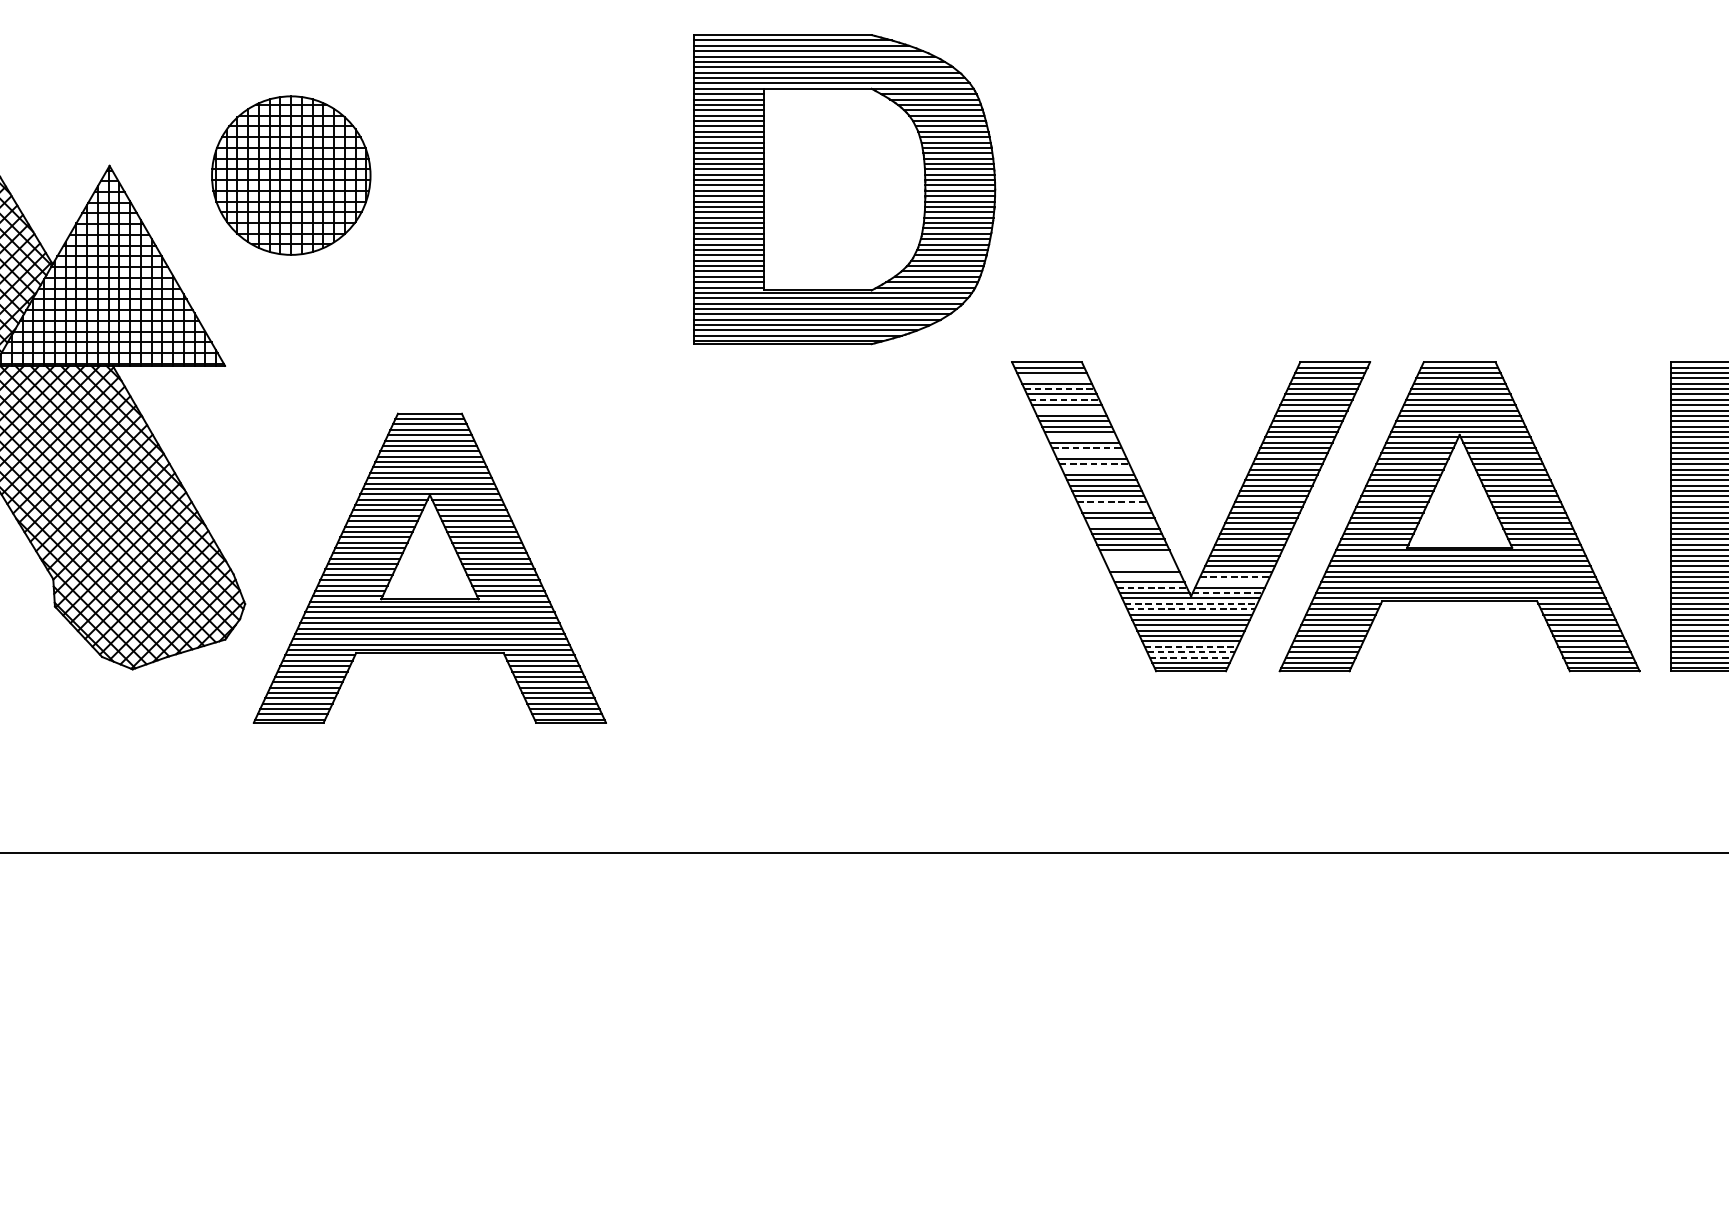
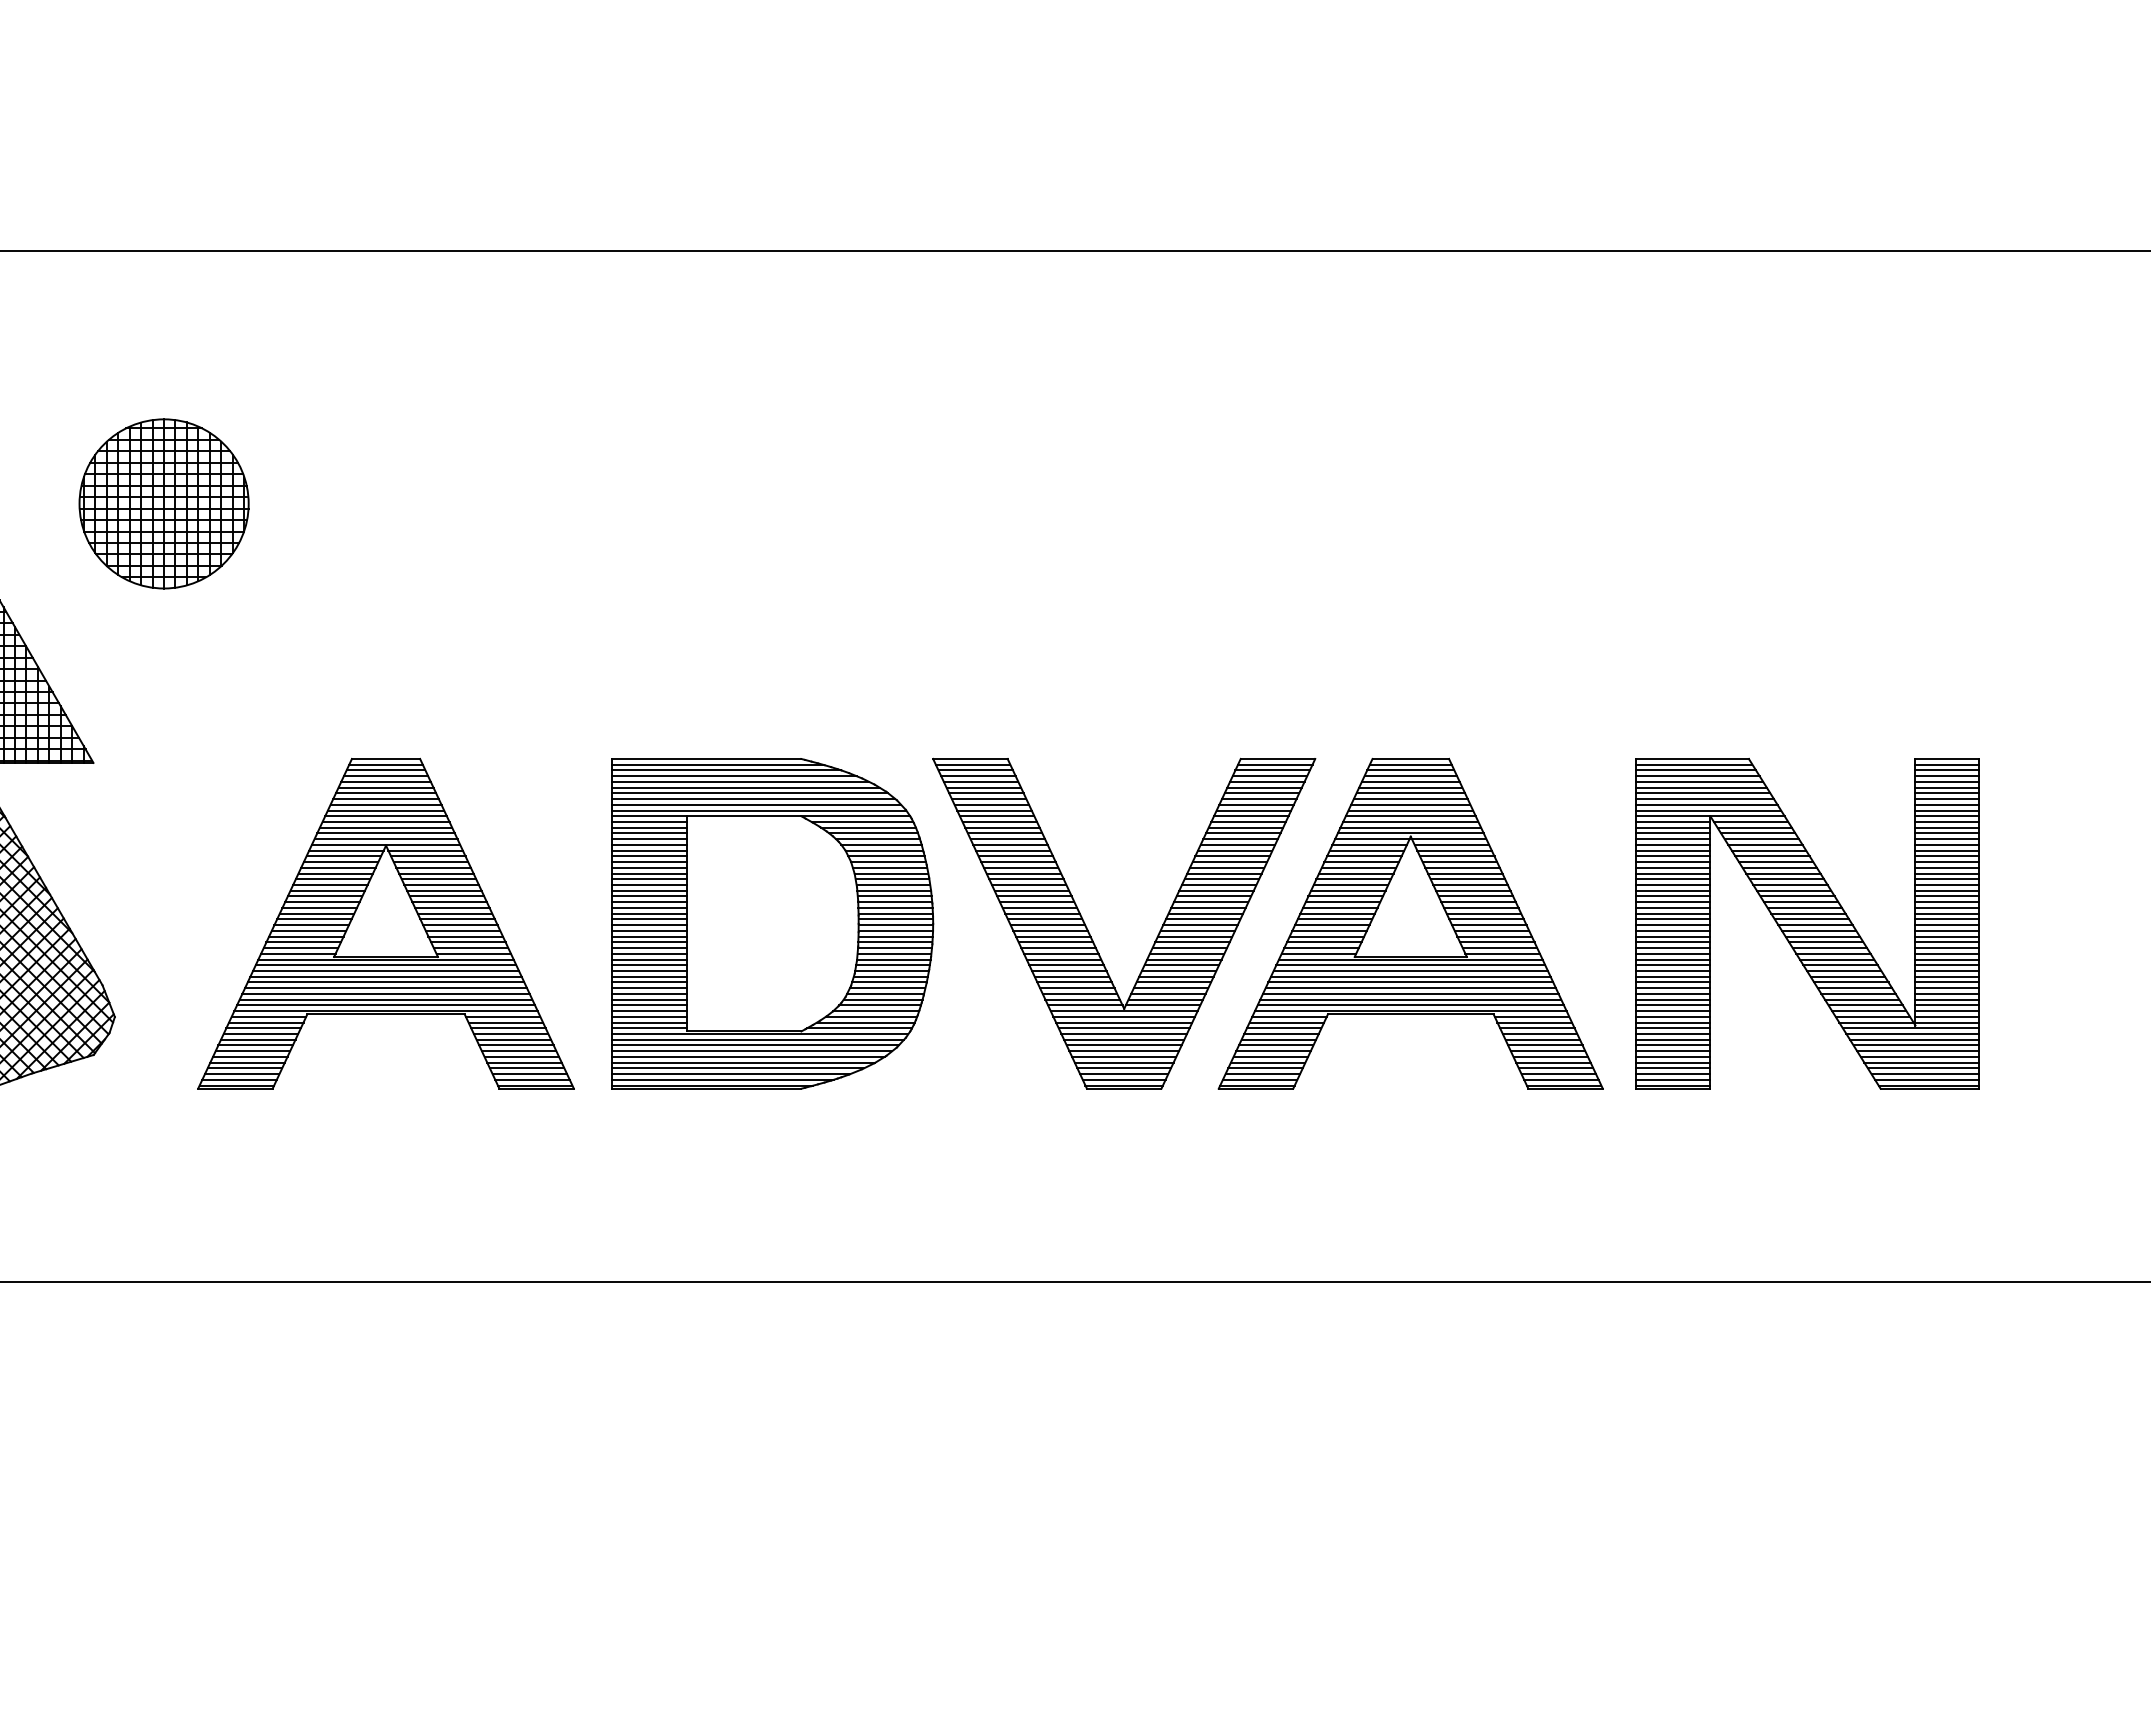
part: (290, 175) -> (163, 503), moved
part: (844, 189) -> (772, 923), moved
line: (1054, 378) -> (978, 776), added
line: (1060, 388) -> (984, 787), dashed -> solid
line: (1064, 400) -> (989, 799), dashed -> solid
line: (1069, 410) -> (994, 810), added
line: (1081, 437) -> (1007, 839), added
line: (1087, 447) -> (1013, 850), dashed -> solid
line: (1089, 453) -> (1015, 856), added
line: (1094, 463) -> (1021, 867), dashed -> solid
line: (1096, 469) -> (1023, 873), added
line: (1112, 501) -> (1040, 907), dashed -> solid
line: (1114, 507) -> (1042, 913), added
line: (1122, 522) -> (1050, 930), added
line: (1137, 555) -> (1066, 965), added
line: (1139, 560) -> (1069, 970), added
line: (1141, 566) -> (1071, 976), added
part: (429, 567) -> (385, 923), moved
line: (1147, 577) -> (1077, 988), added
line: (1235, 577) -> (1171, 988), dashed -> solid
line: (1232, 581) -> (1168, 993), added
line: (1152, 587) -> (1083, 999), dashed -> solid
line: (1227, 593) -> (1163, 1005), dashed -> solid
line: (1191, 603) -> (1124, 1016), dashed -> solid
line: (1191, 609) -> (1124, 1022), dashed -> solid
line: (1191, 646) -> (1124, 1062), dashed -> solid
line: (1191, 652) -> (1124, 1068), dashed -> solid
line: (1191, 657) -> (1124, 1074), dashed -> solid

